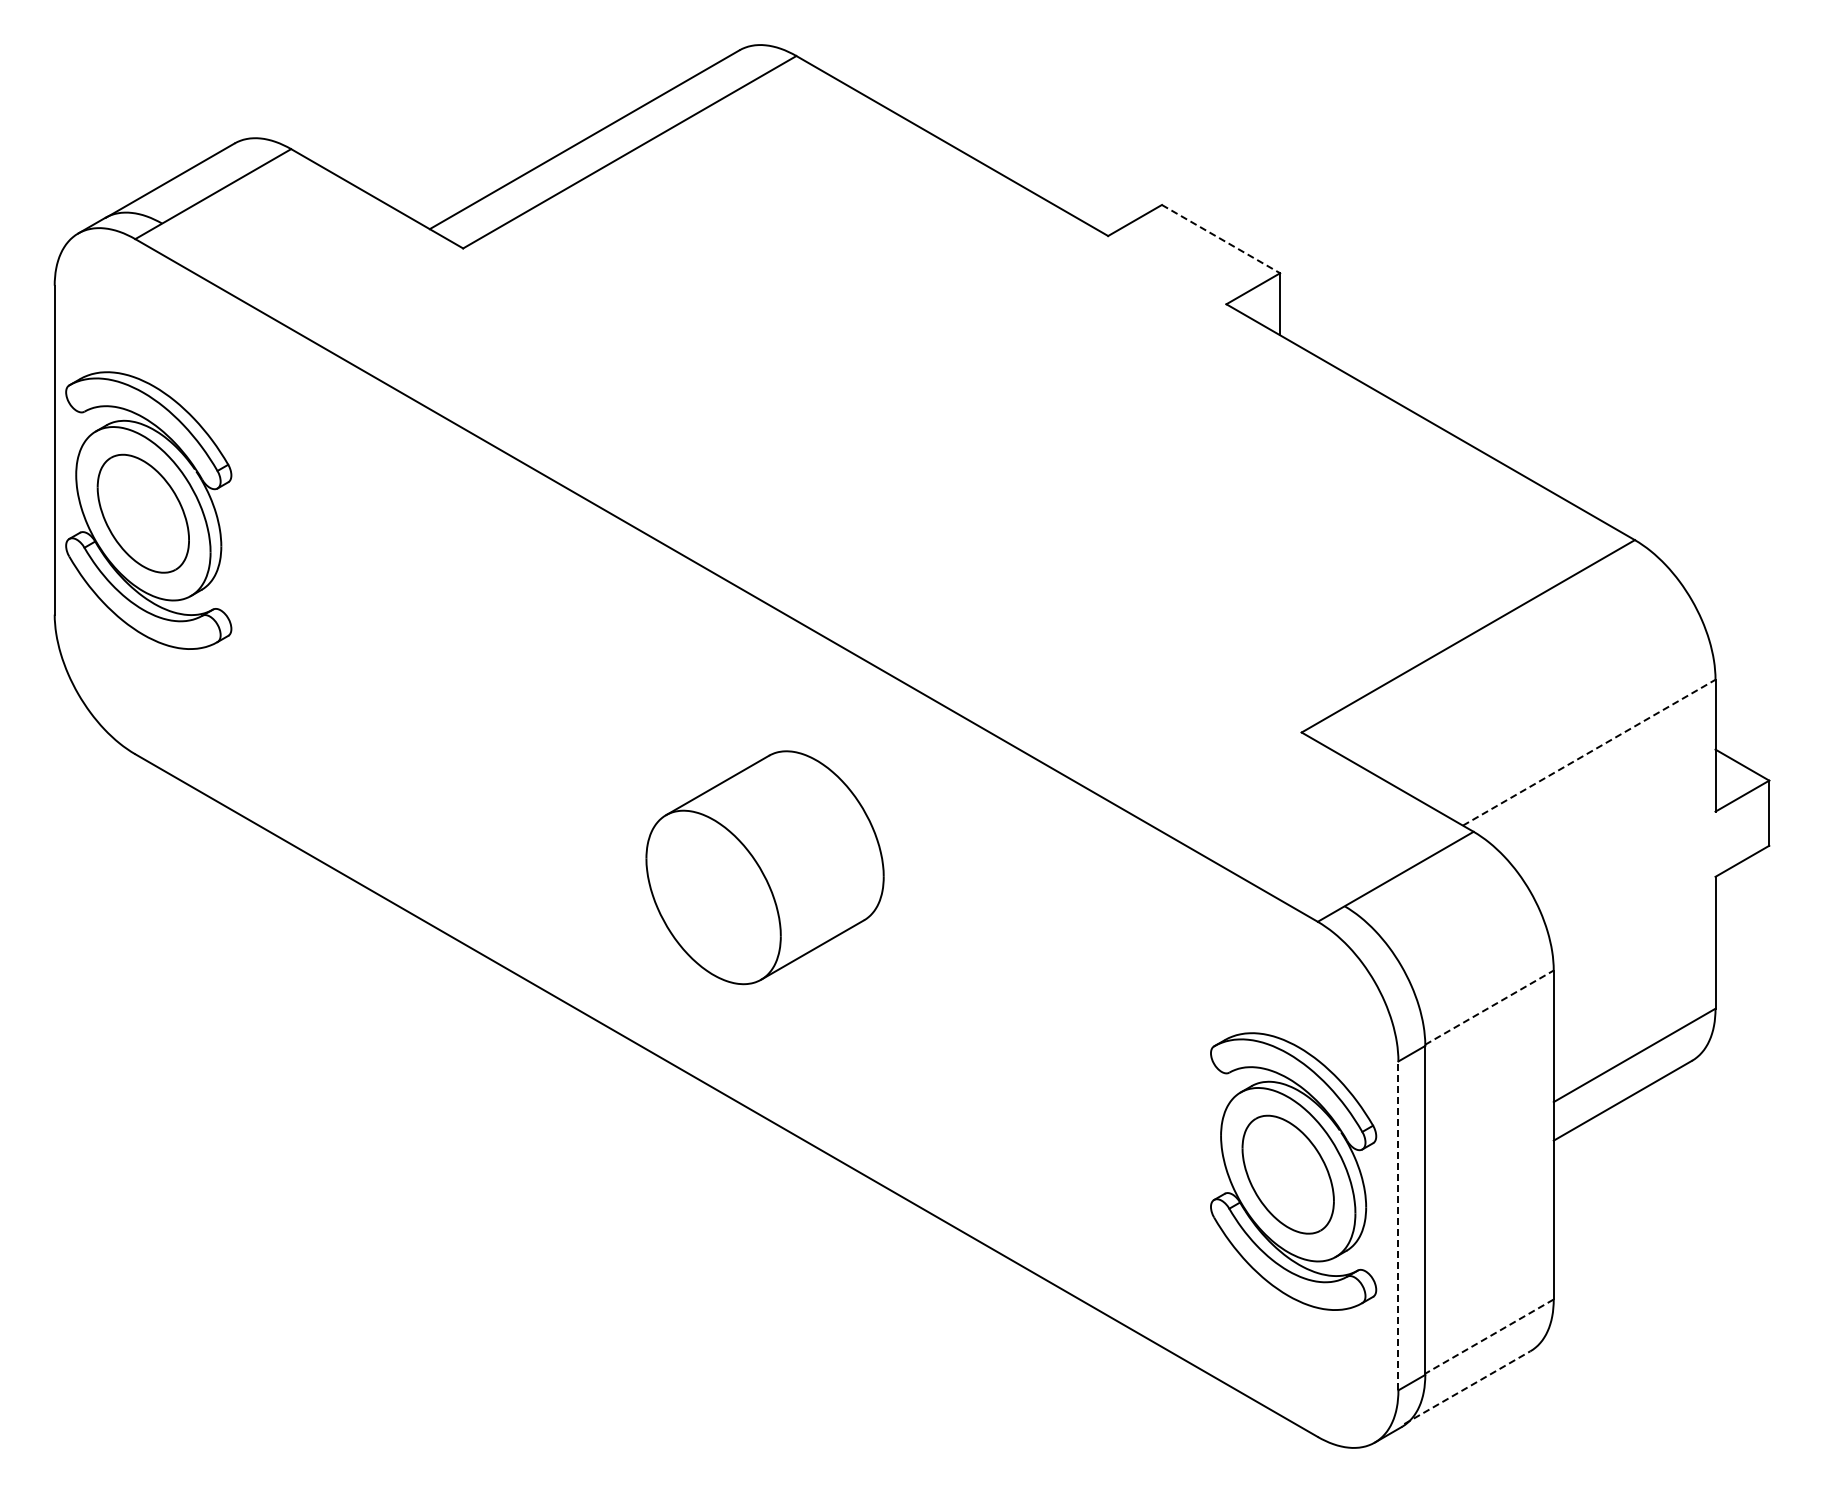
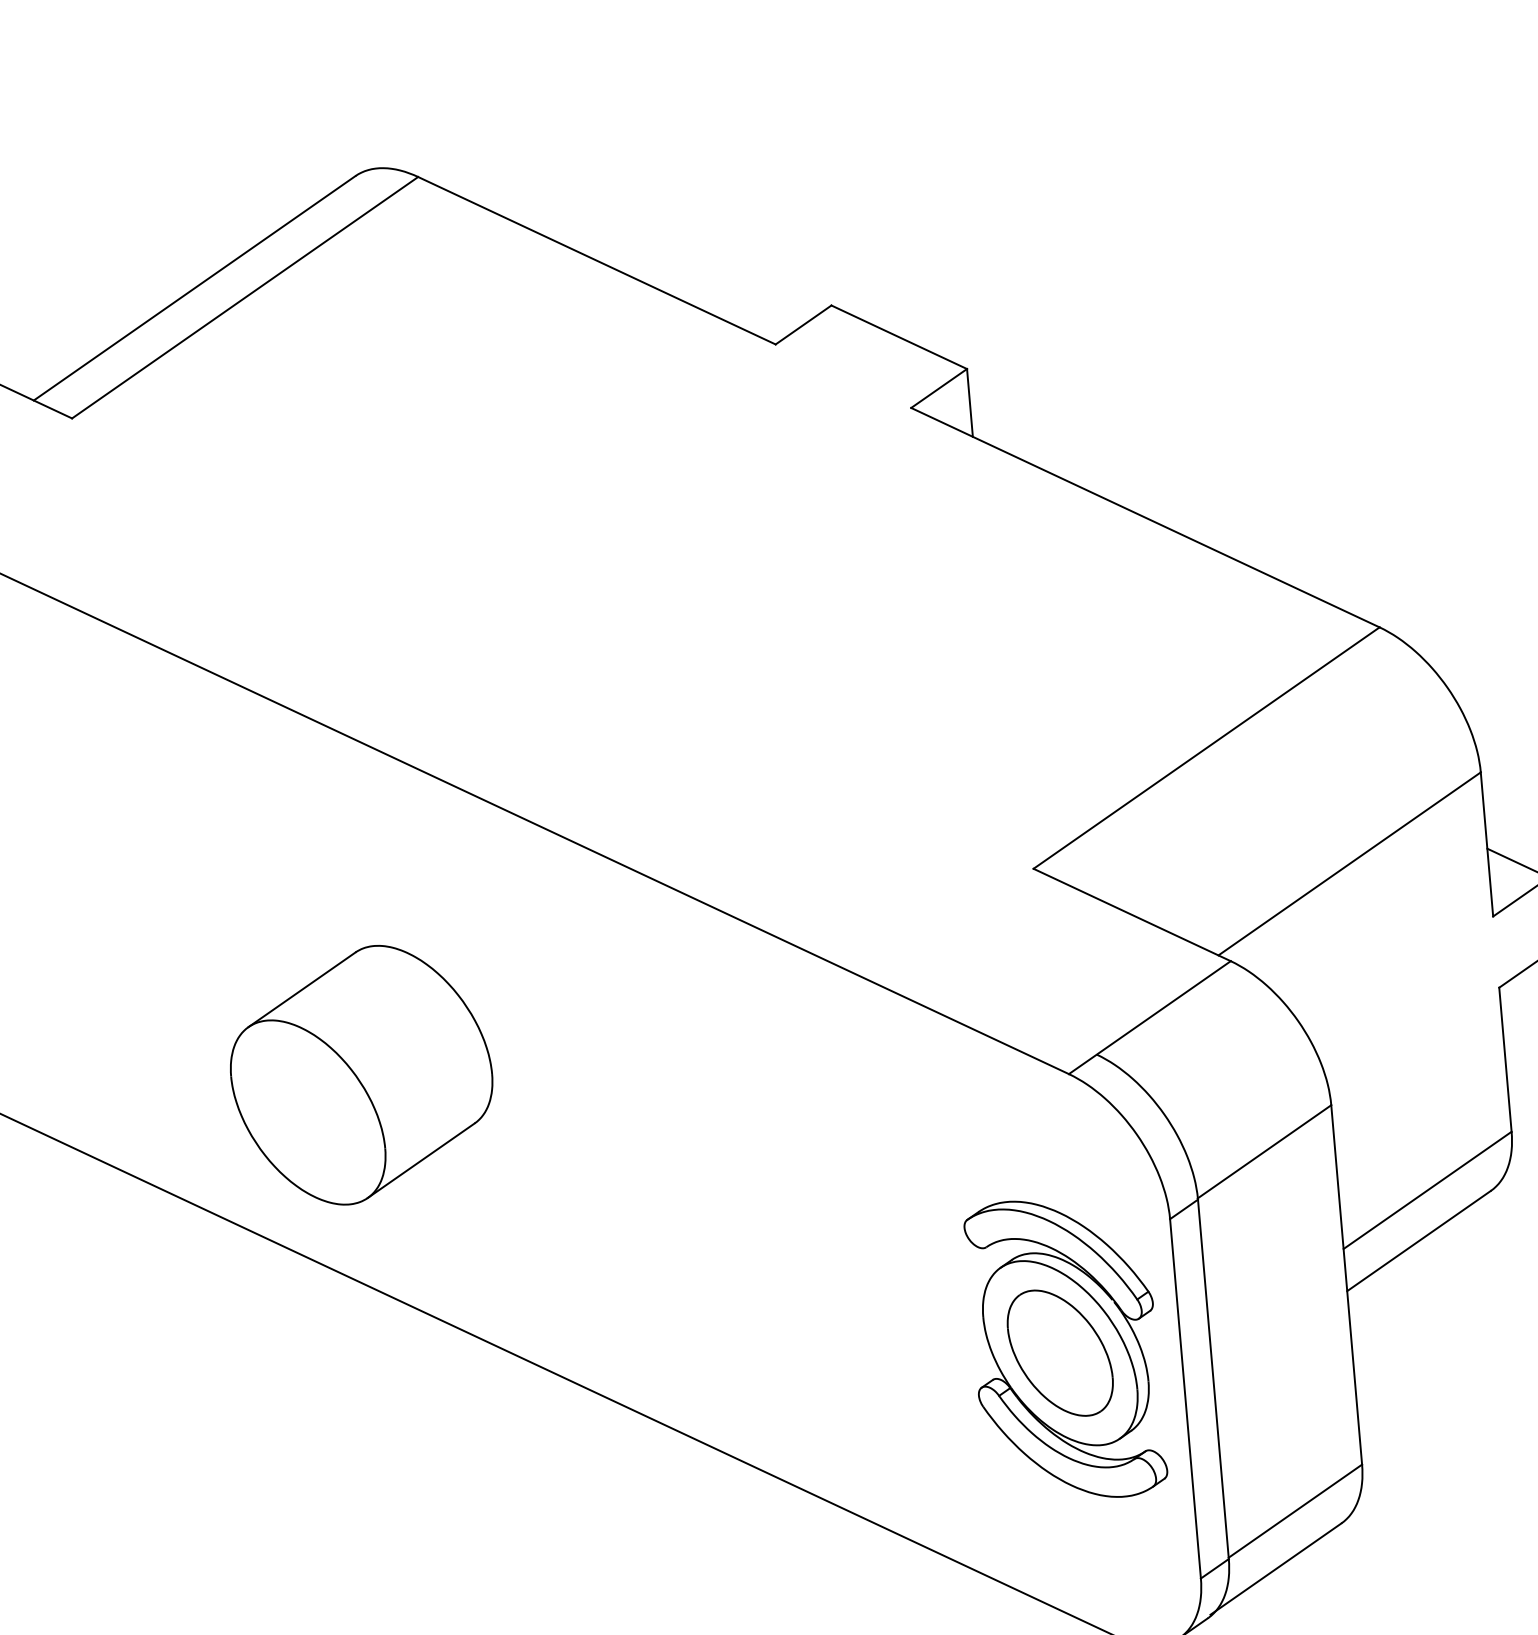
line: (1221, 239) -> (899, 337), dashed -> solid
line: (1589, 752) -> (1349, 863), dashed -> solid
part: (764, 867) -> (360, 1075), moved
line: (1489, 1007) -> (1264, 1151), dashed -> solid
line: (1398, 1225) -> (1185, 1398), dashed -> solid
line: (1489, 1336) -> (1295, 1511), dashed -> solid
line: (1467, 1387) -> (1276, 1568), dashed -> solid

